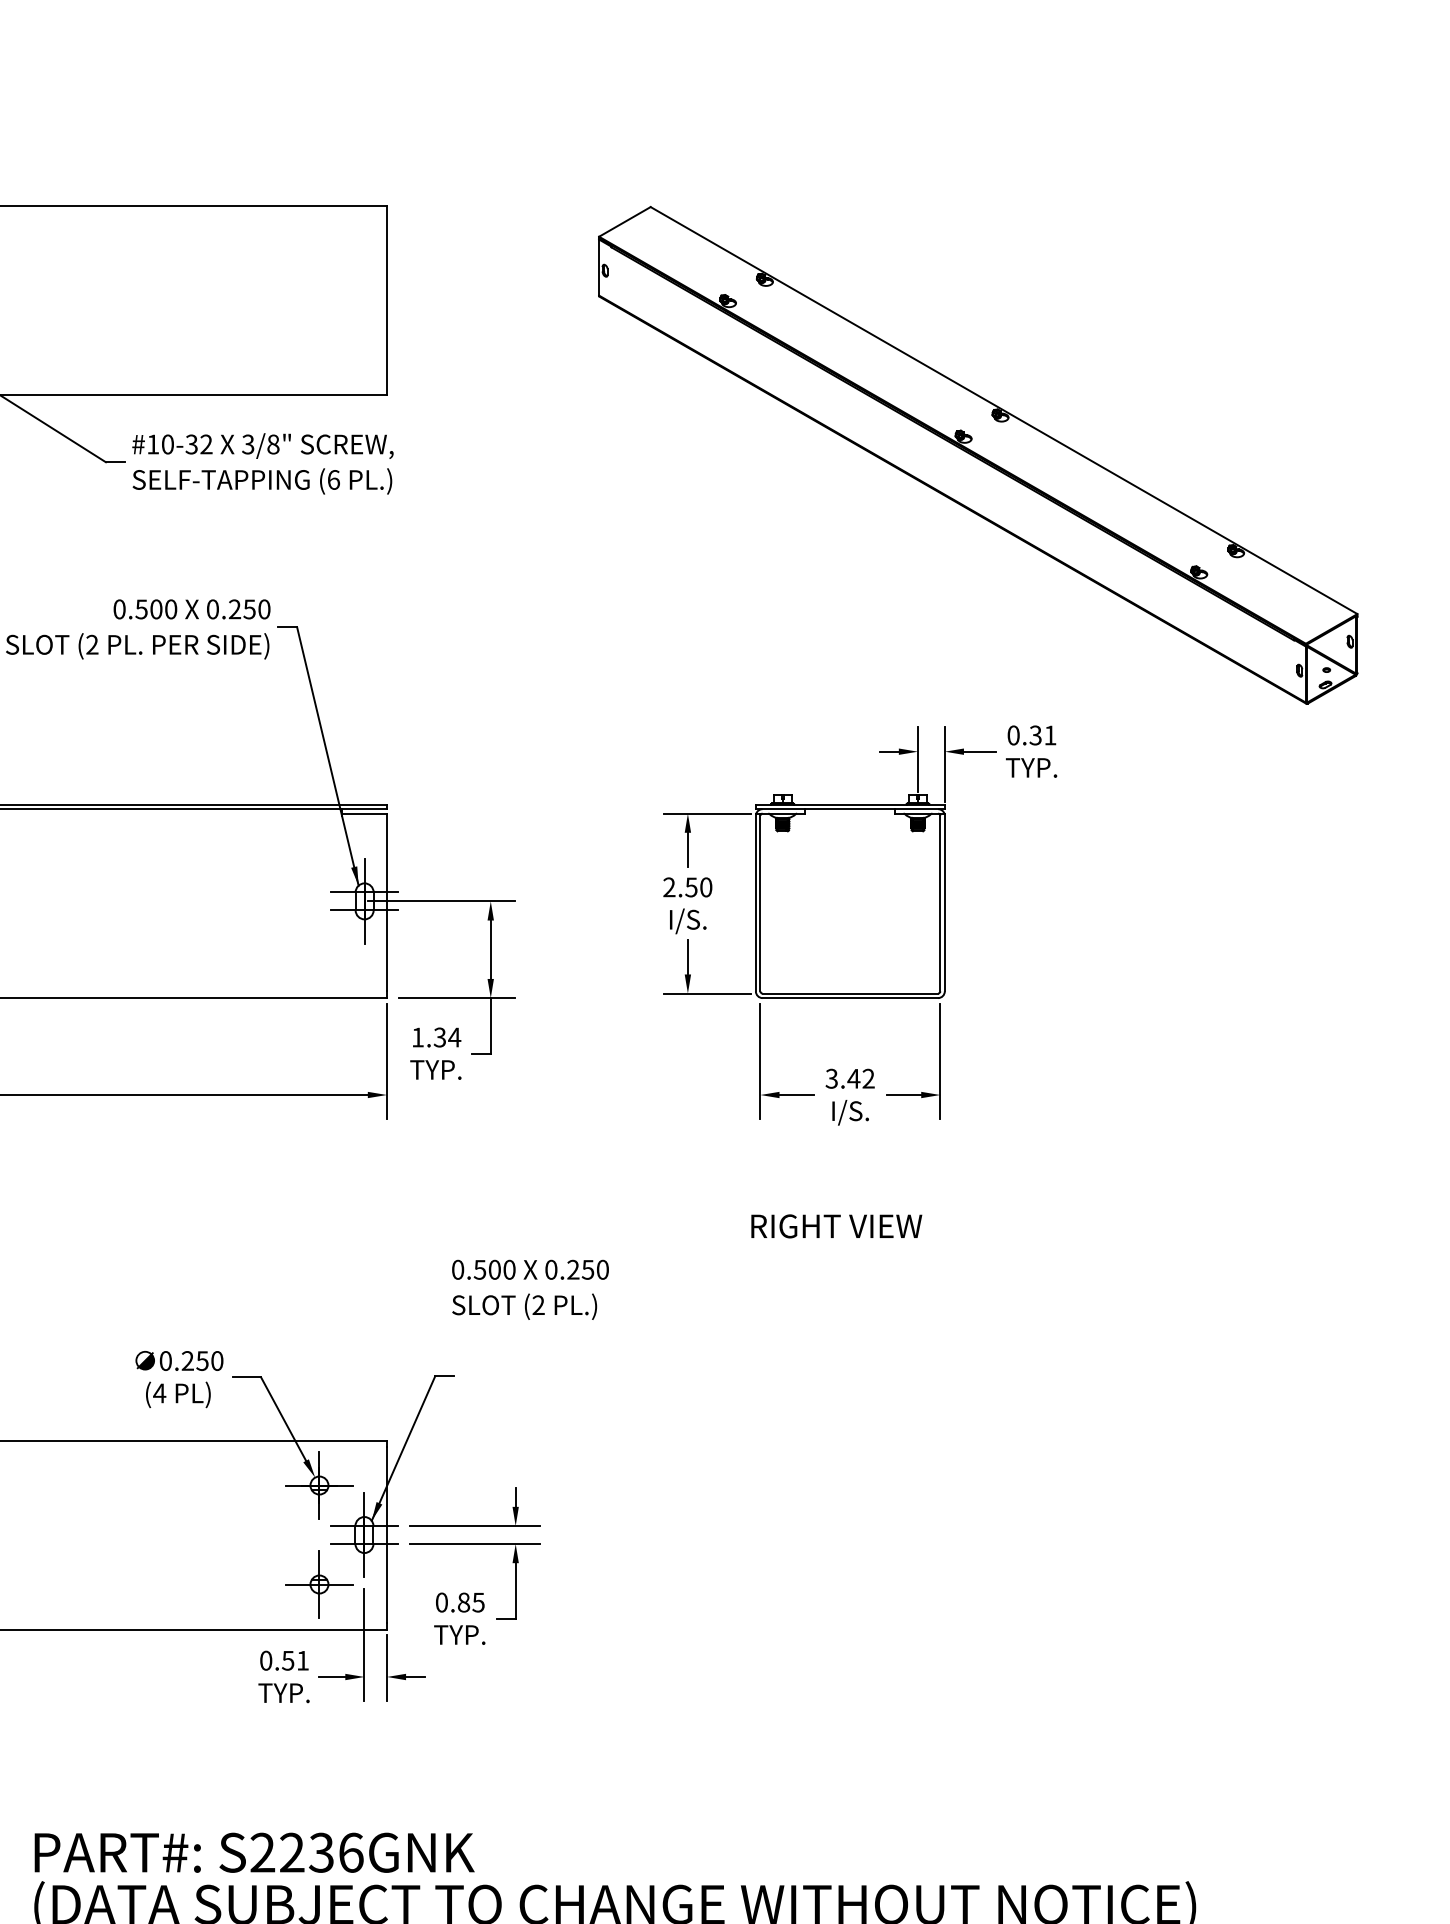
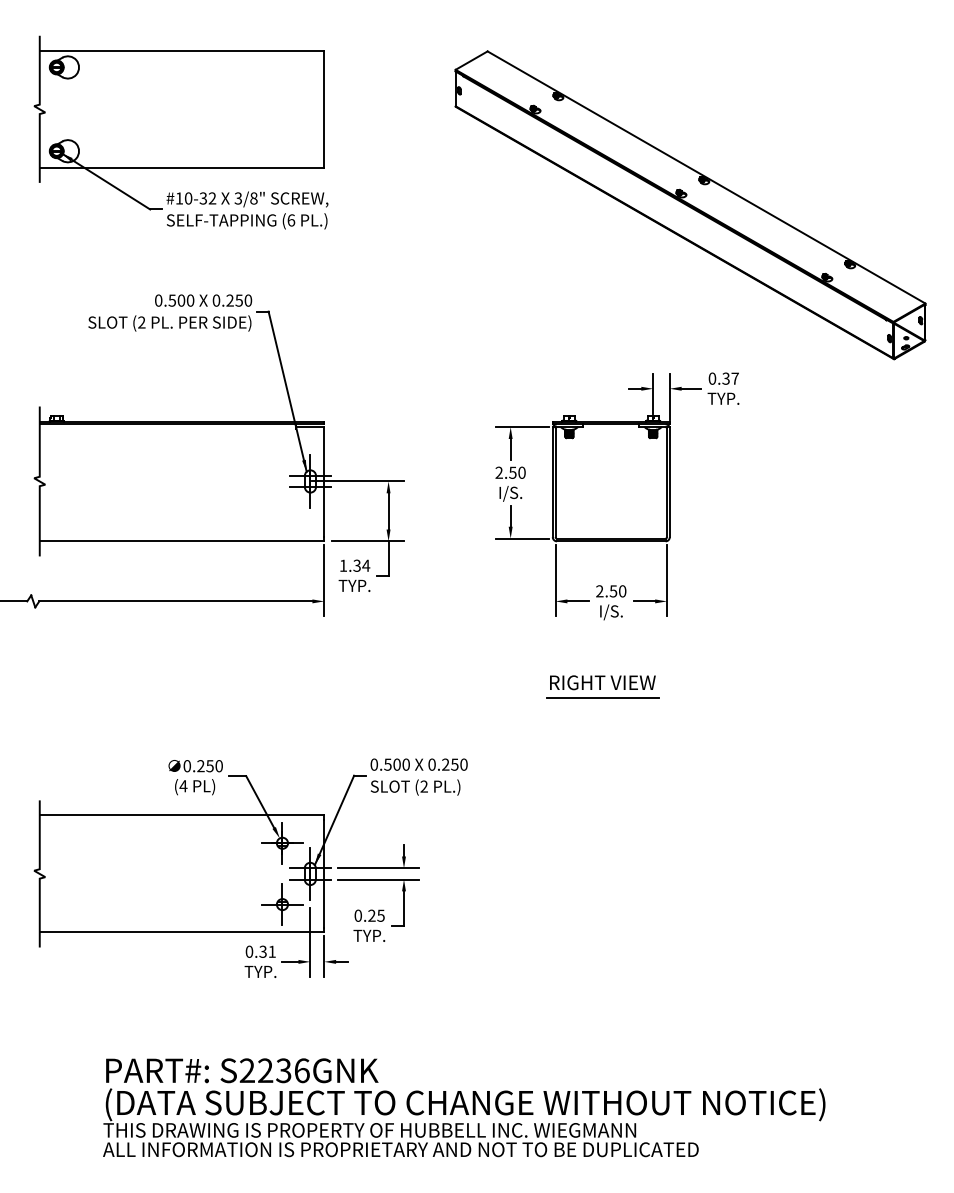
text: (1049, 735) -> (734, 378), 0.31 -> 0.37
text: (850, 1079) -> (611, 591), 3.42 -> 2.50
line: (836, 1250) -> (602, 697), added
text: (529, 1288) -> (418, 776), moved
text: (463, 1602) -> (371, 915), 0.85 -> 0.25
text: (287, 1660) -> (262, 951), 0.51 -> 0.31

